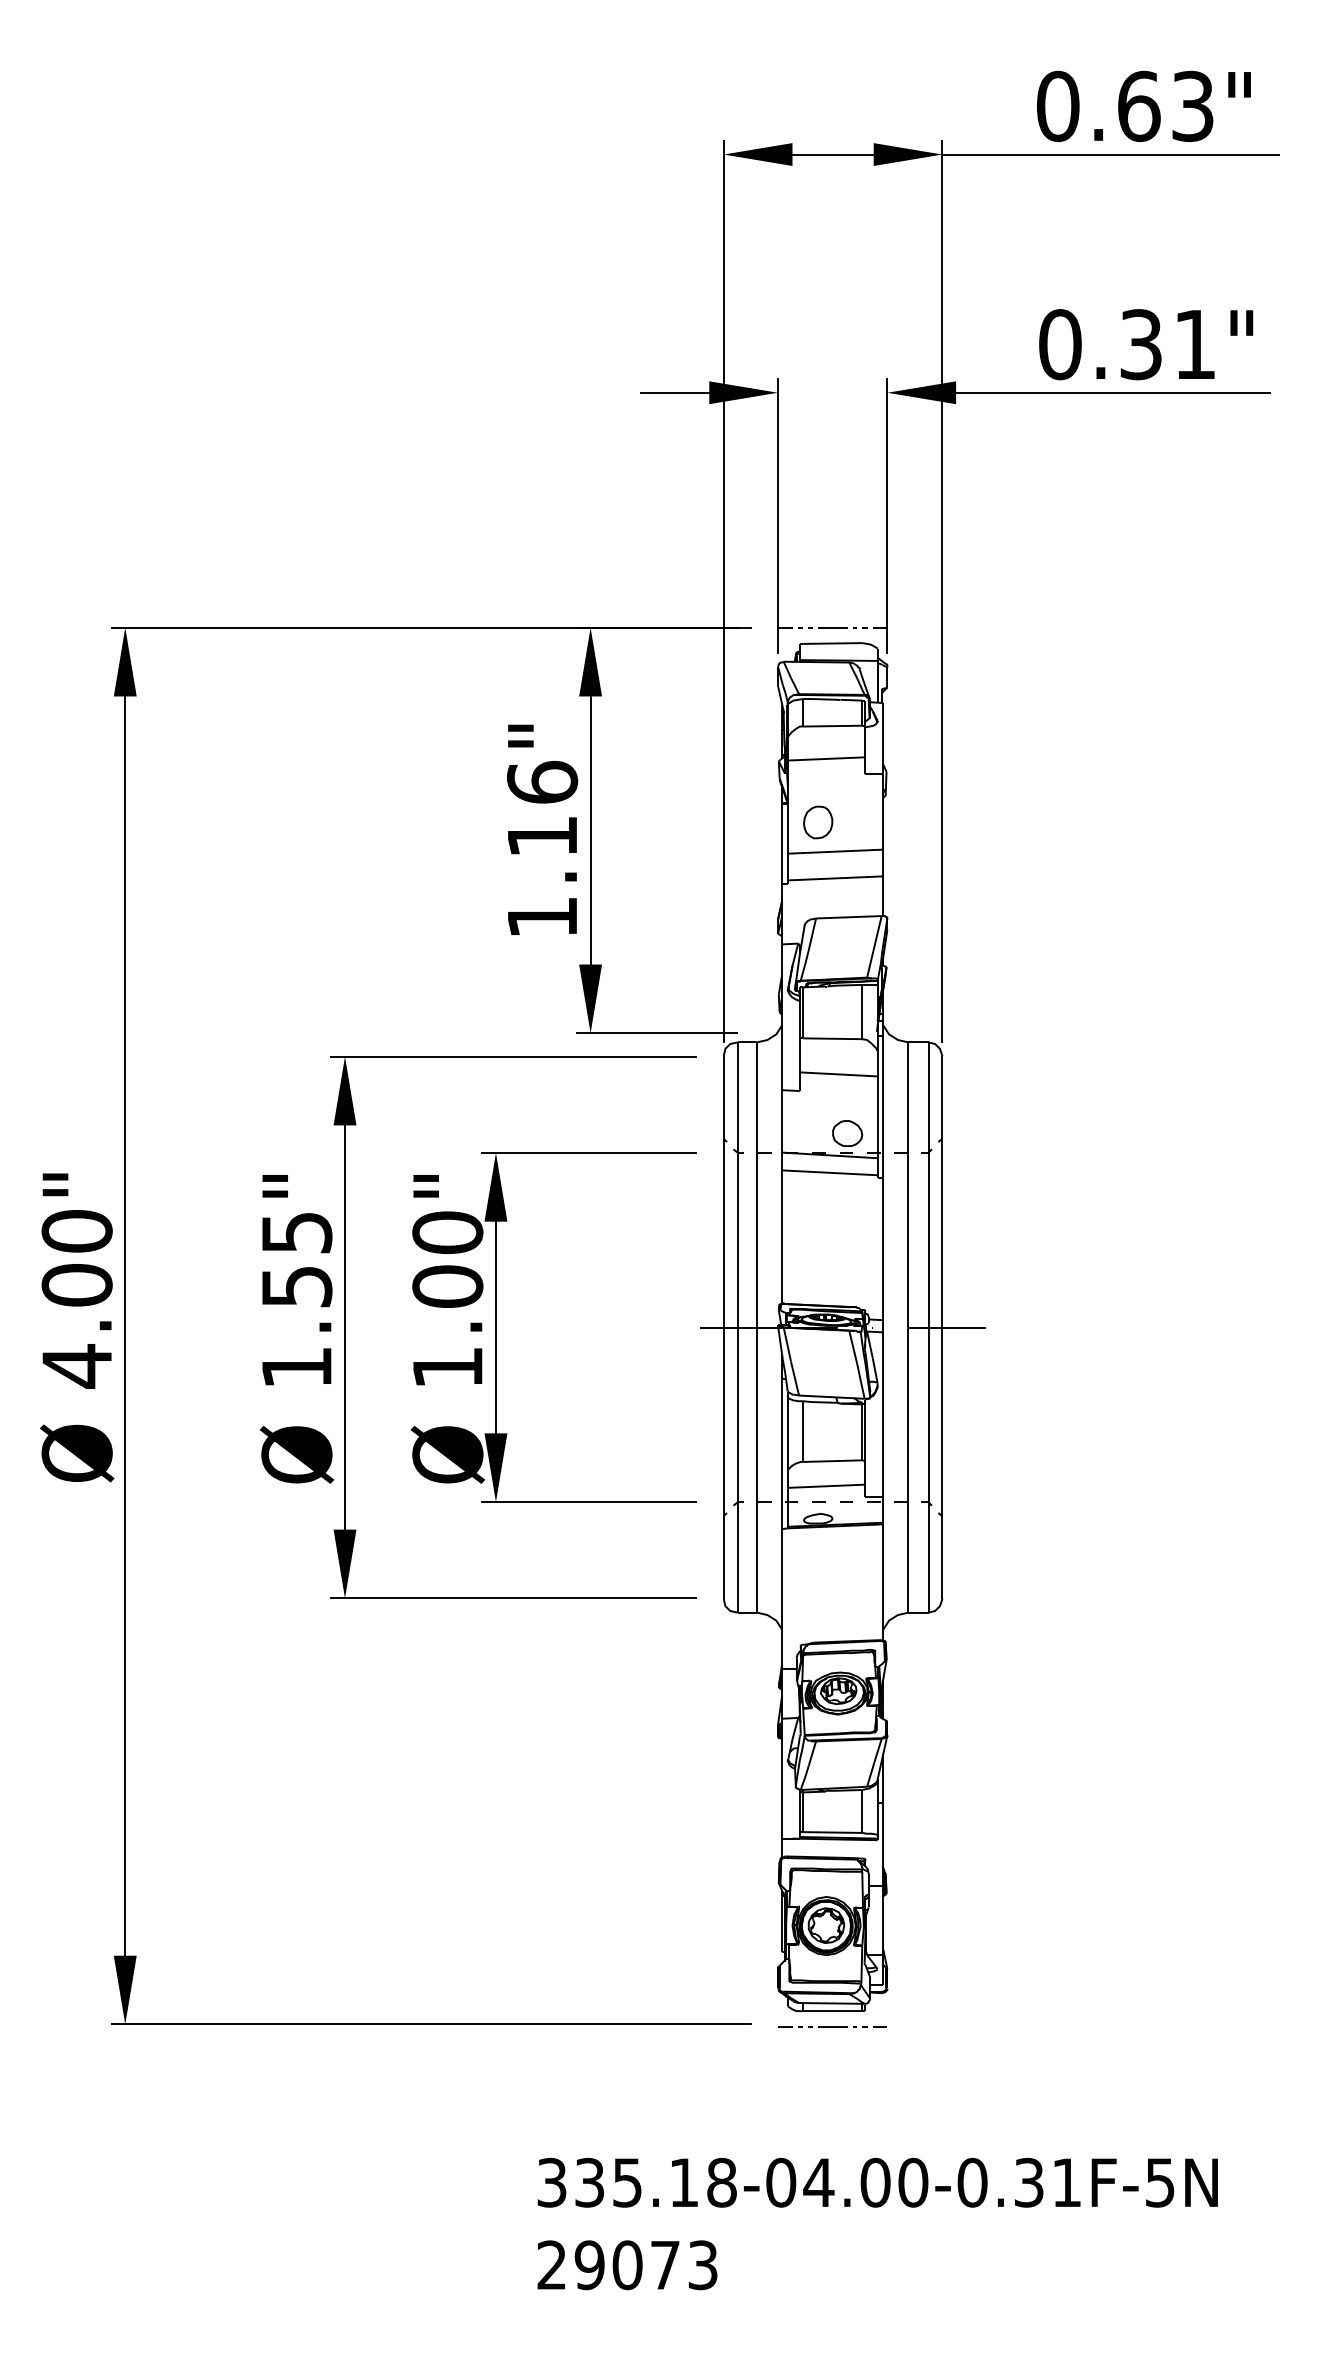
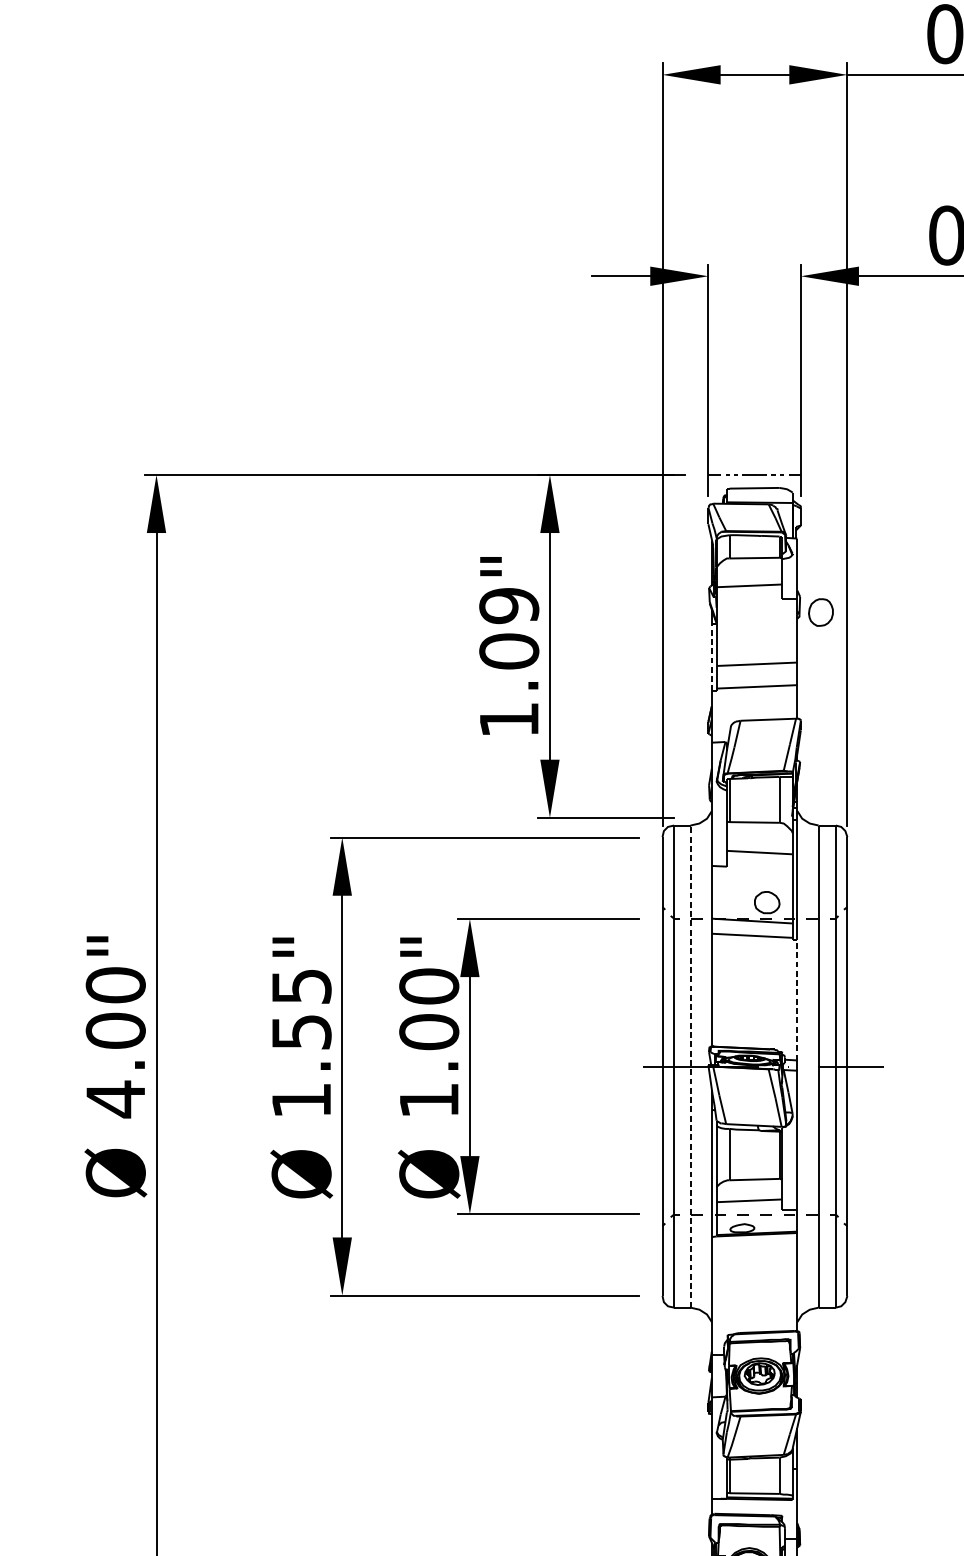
text: (542, 808) -> (509, 627), 1.16" -> 1.09"
part: (818, 822) -> (821, 612), moved
line: (782, 843) -> (712, 657), solid -> dashed
line: (883, 1248) -> (797, 999), solid -> dashed
line: (756, 1327) -> (690, 1066), solid -> dashed

